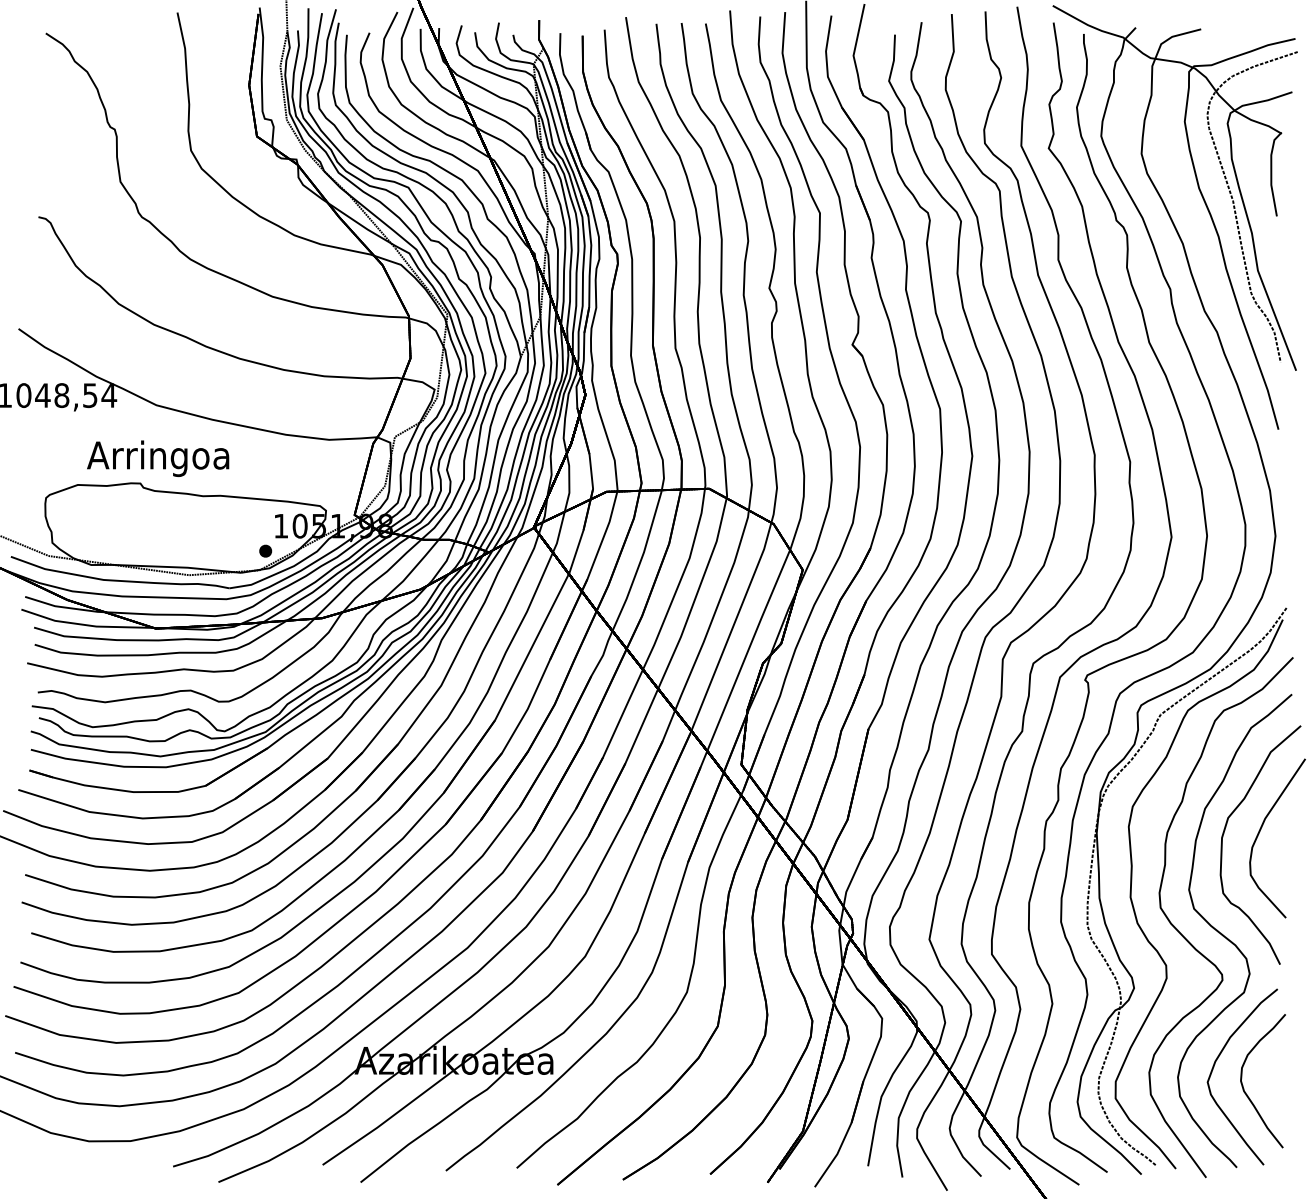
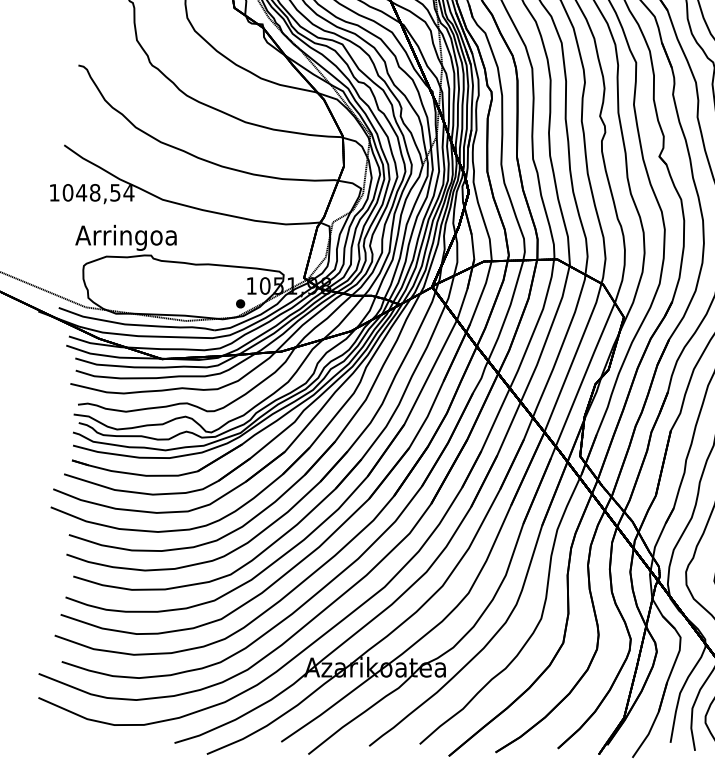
text: (158, 458) -> (126, 237), moved

